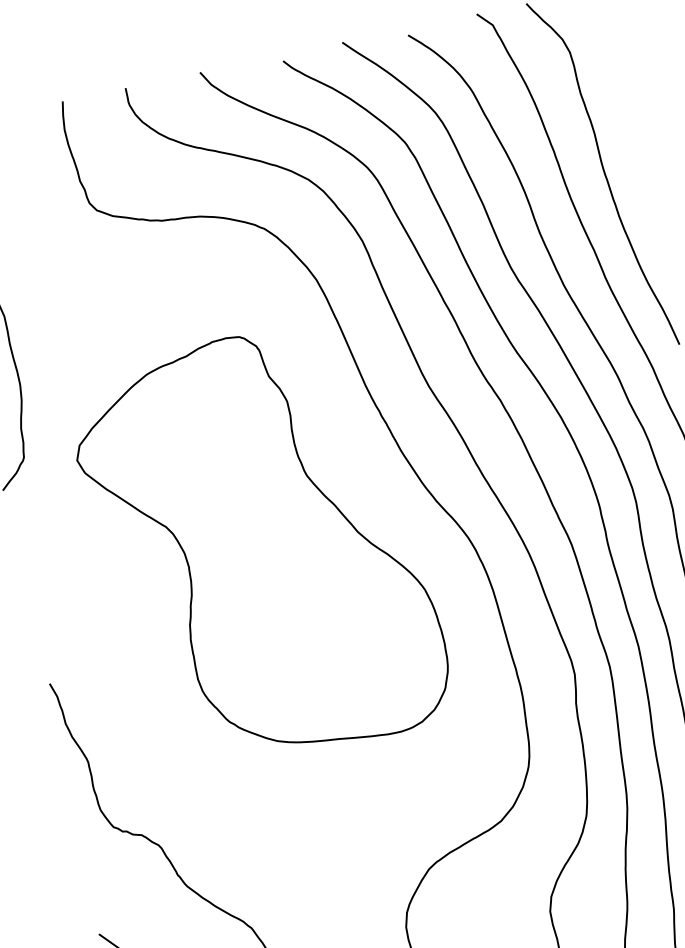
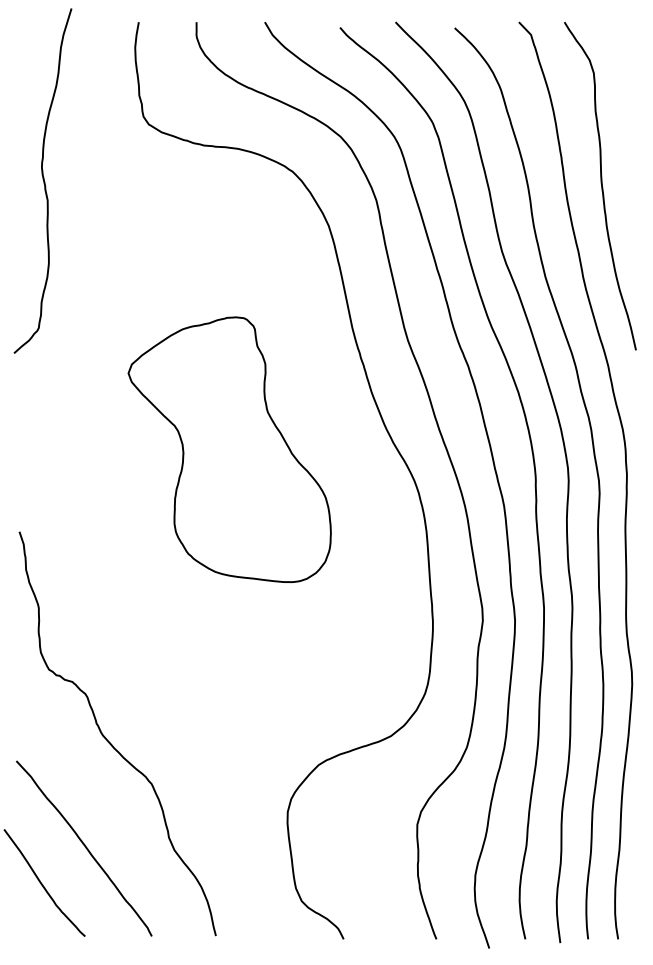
part: (259, 545) -> (229, 449), size x0.7

